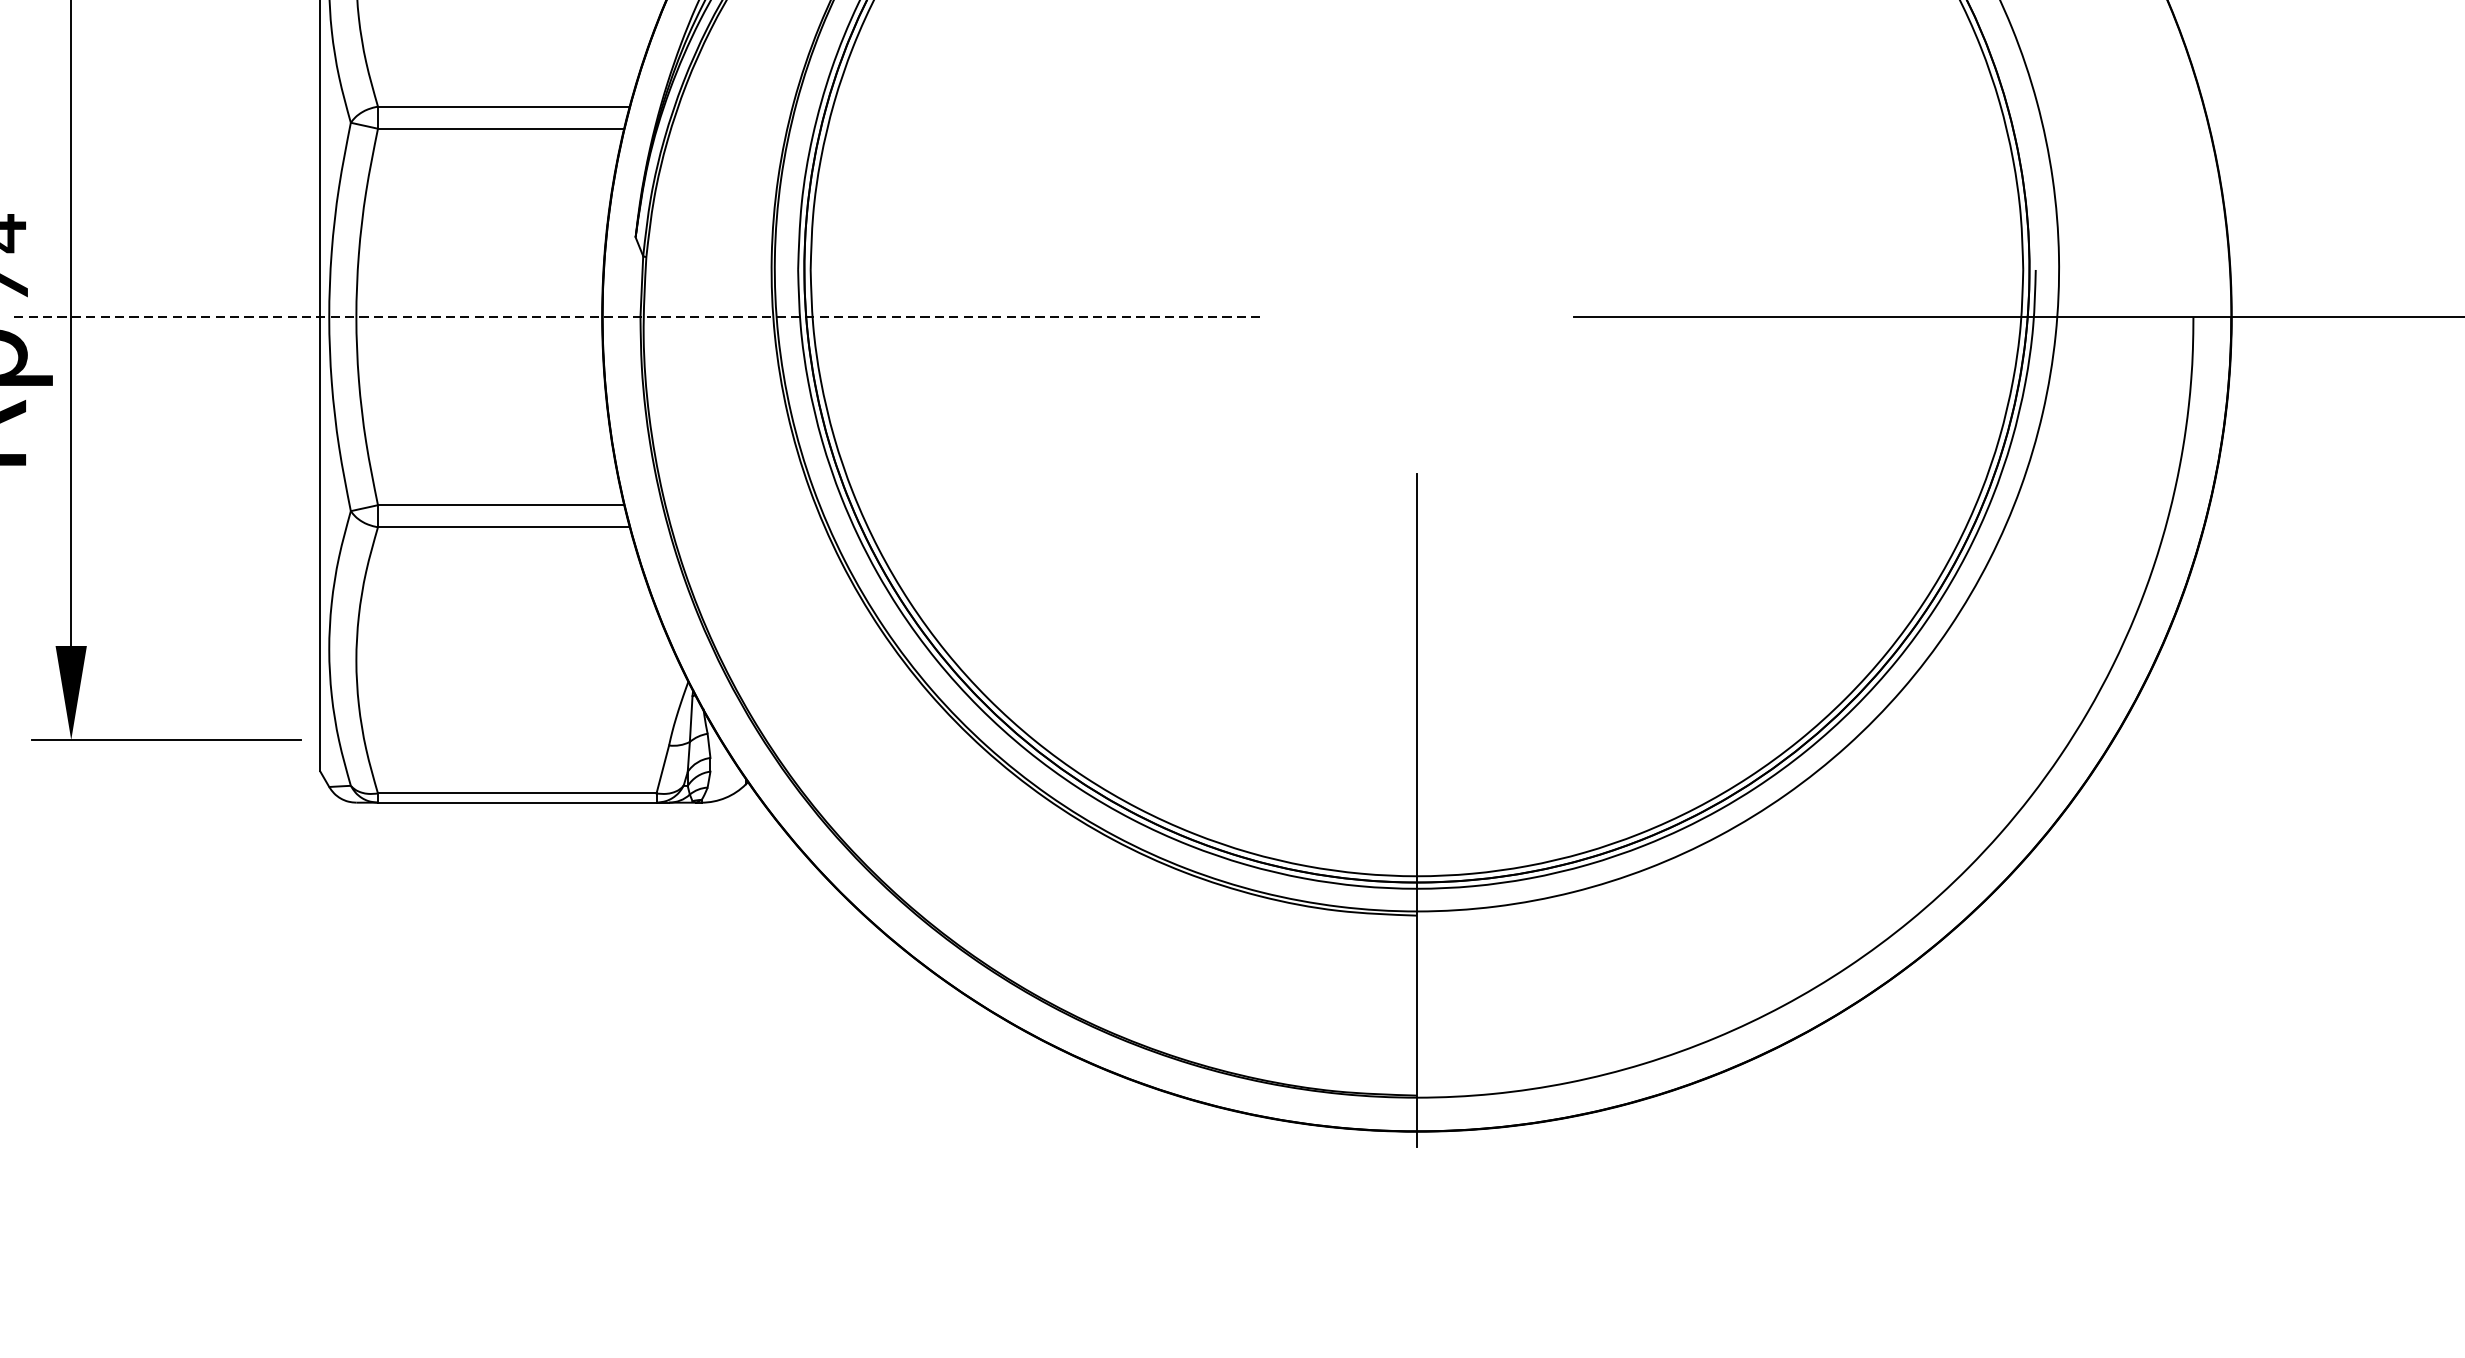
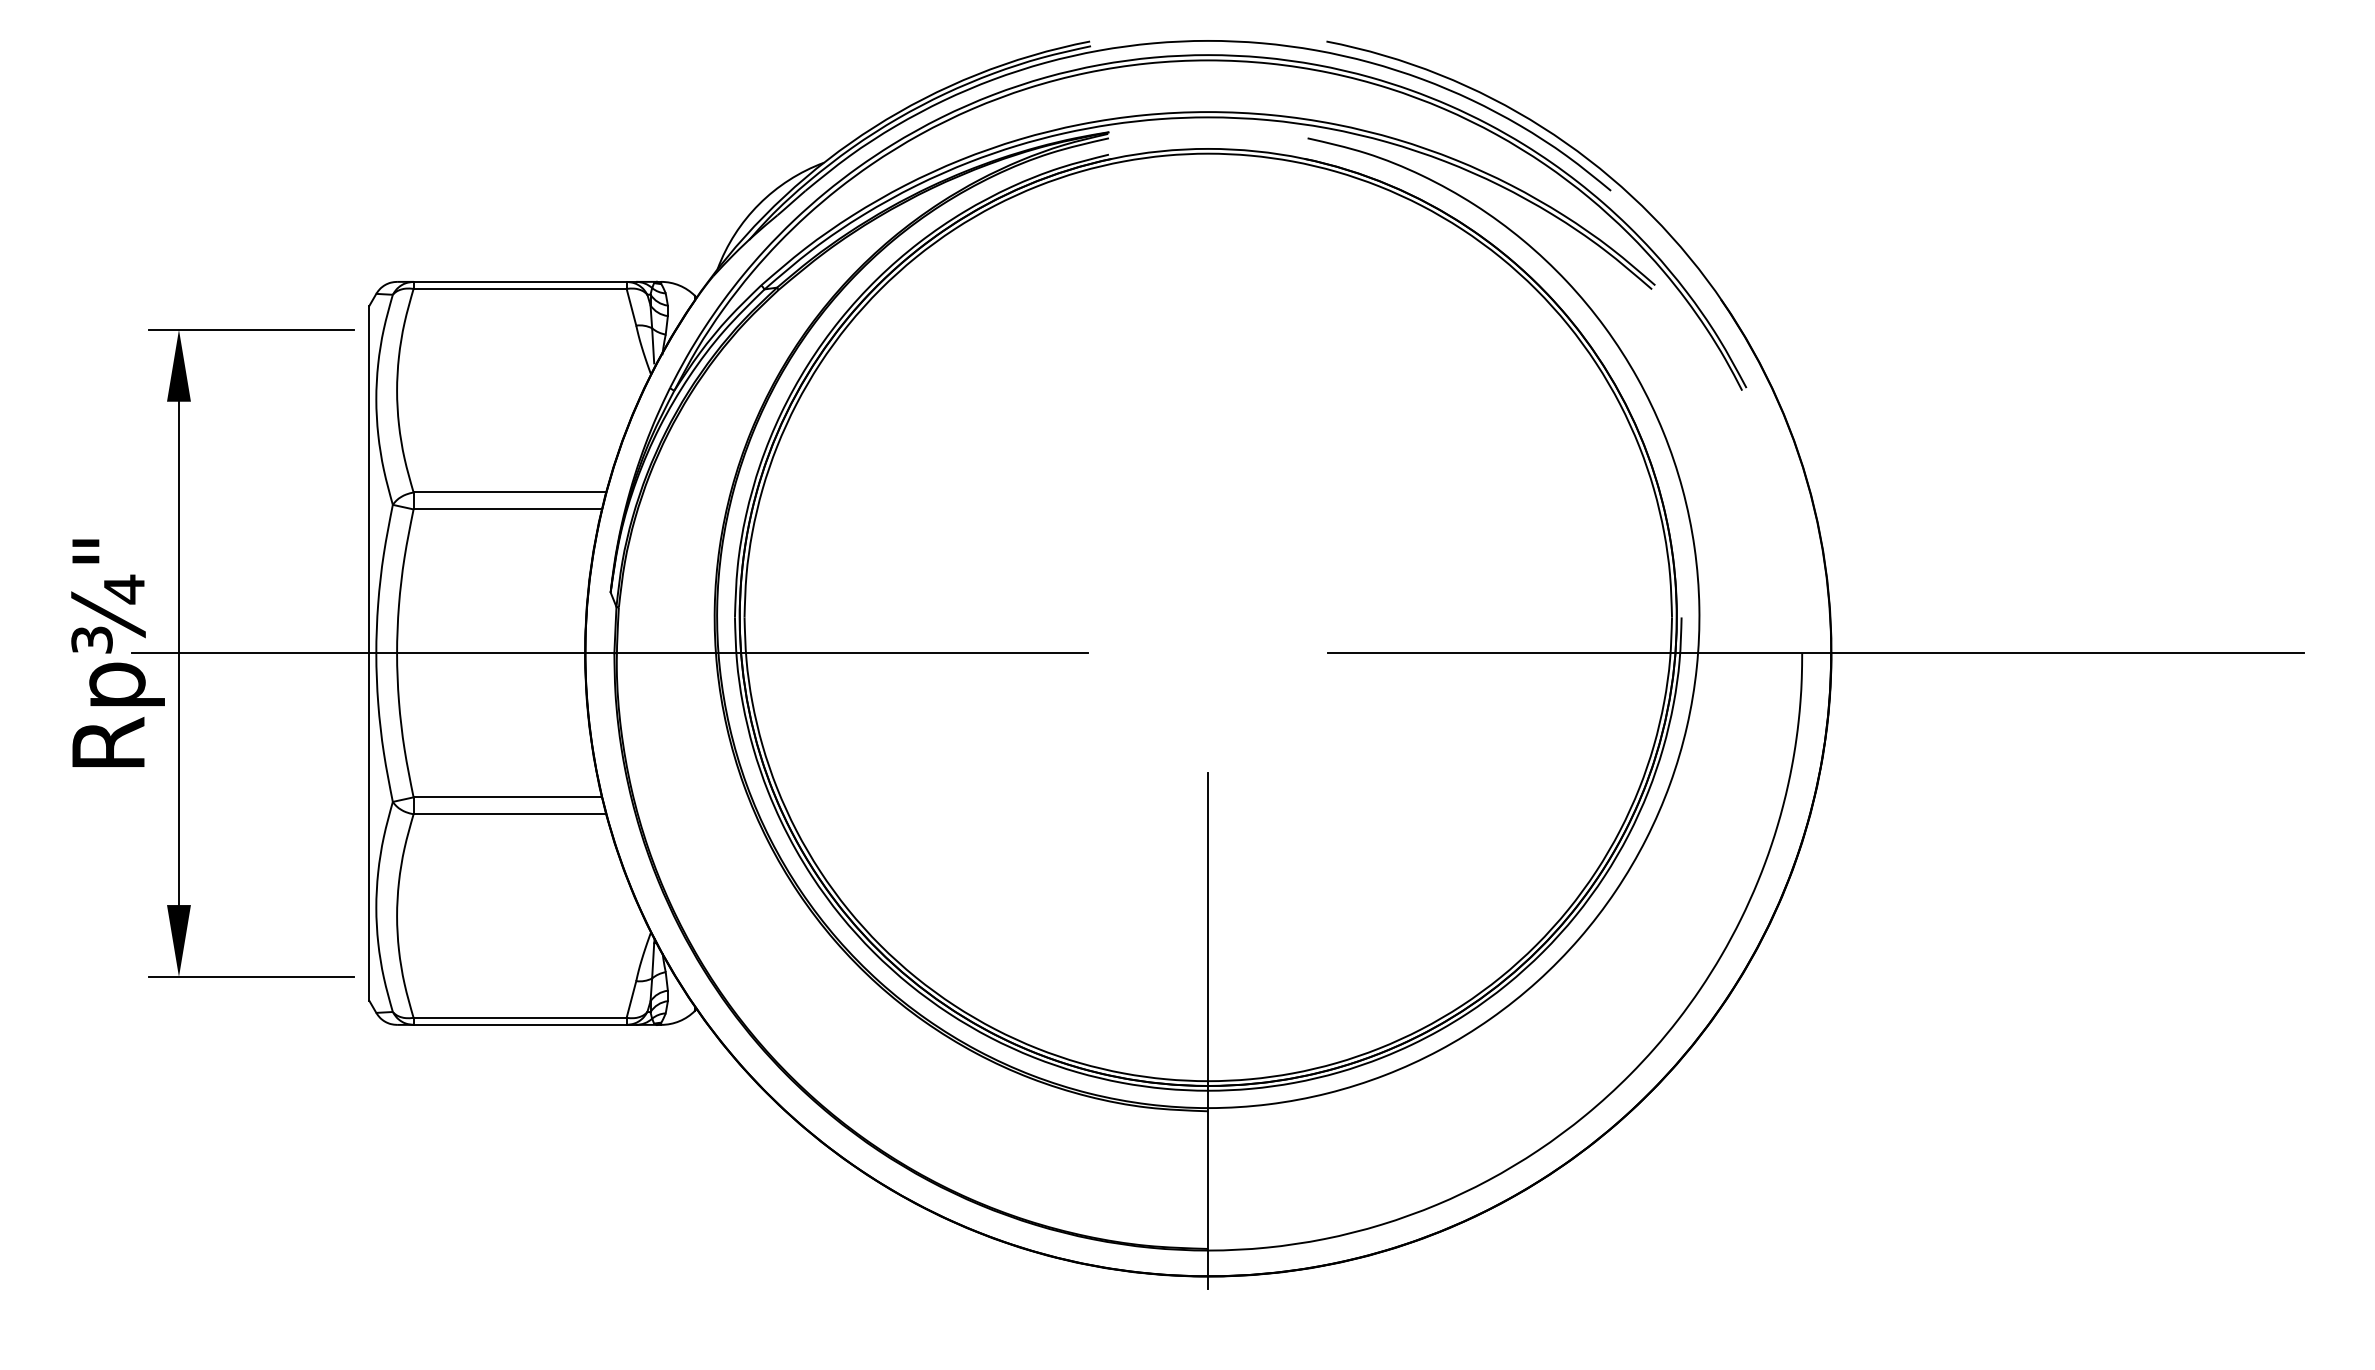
line: (634, 317) -> (609, 653), dashed -> solid

